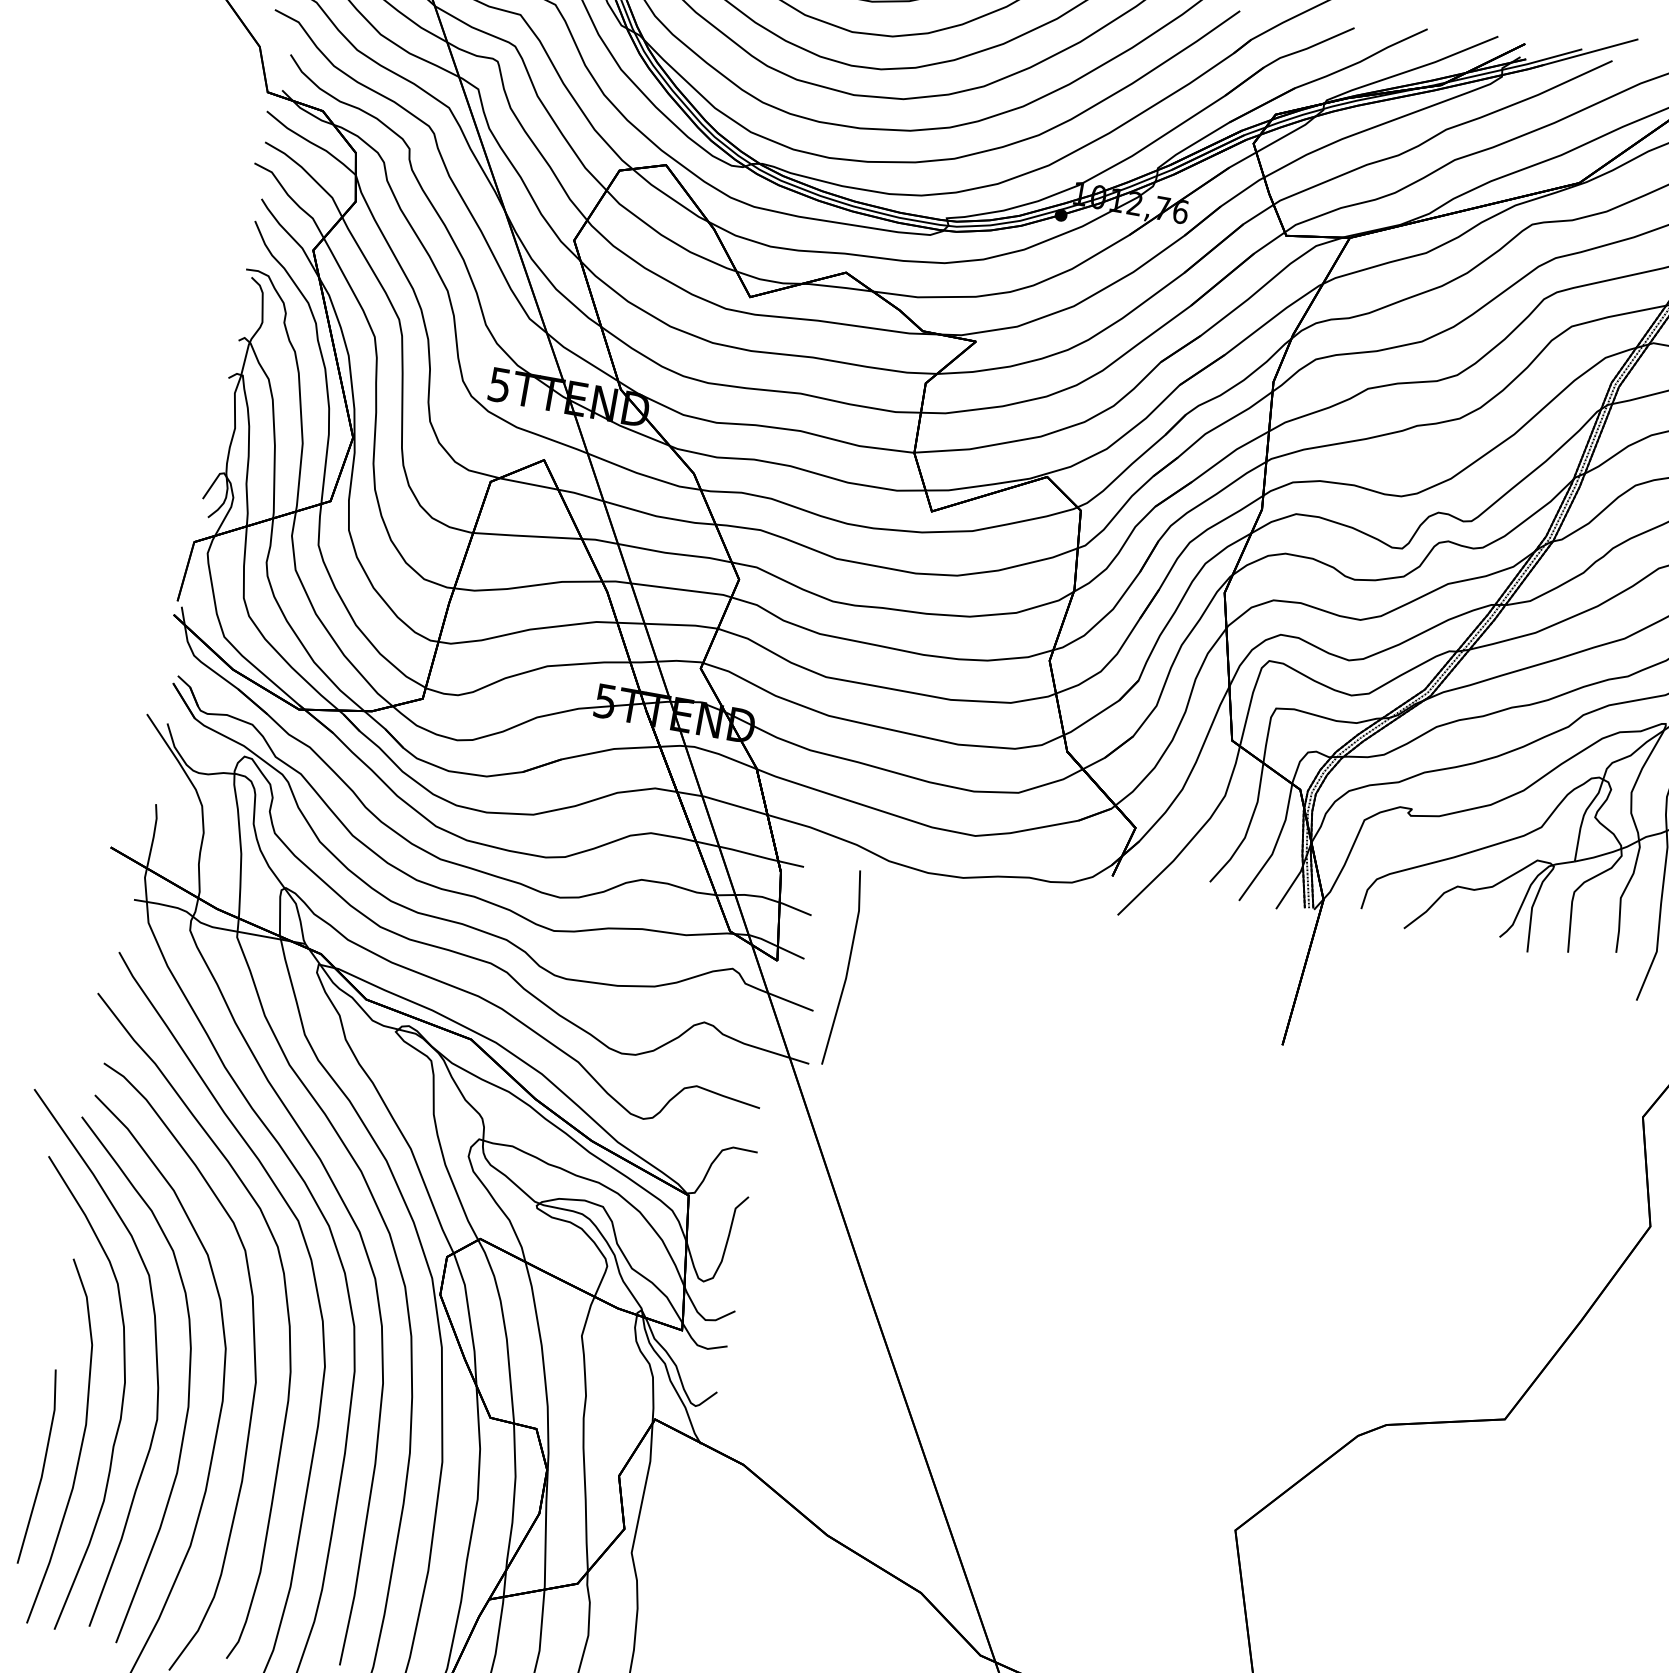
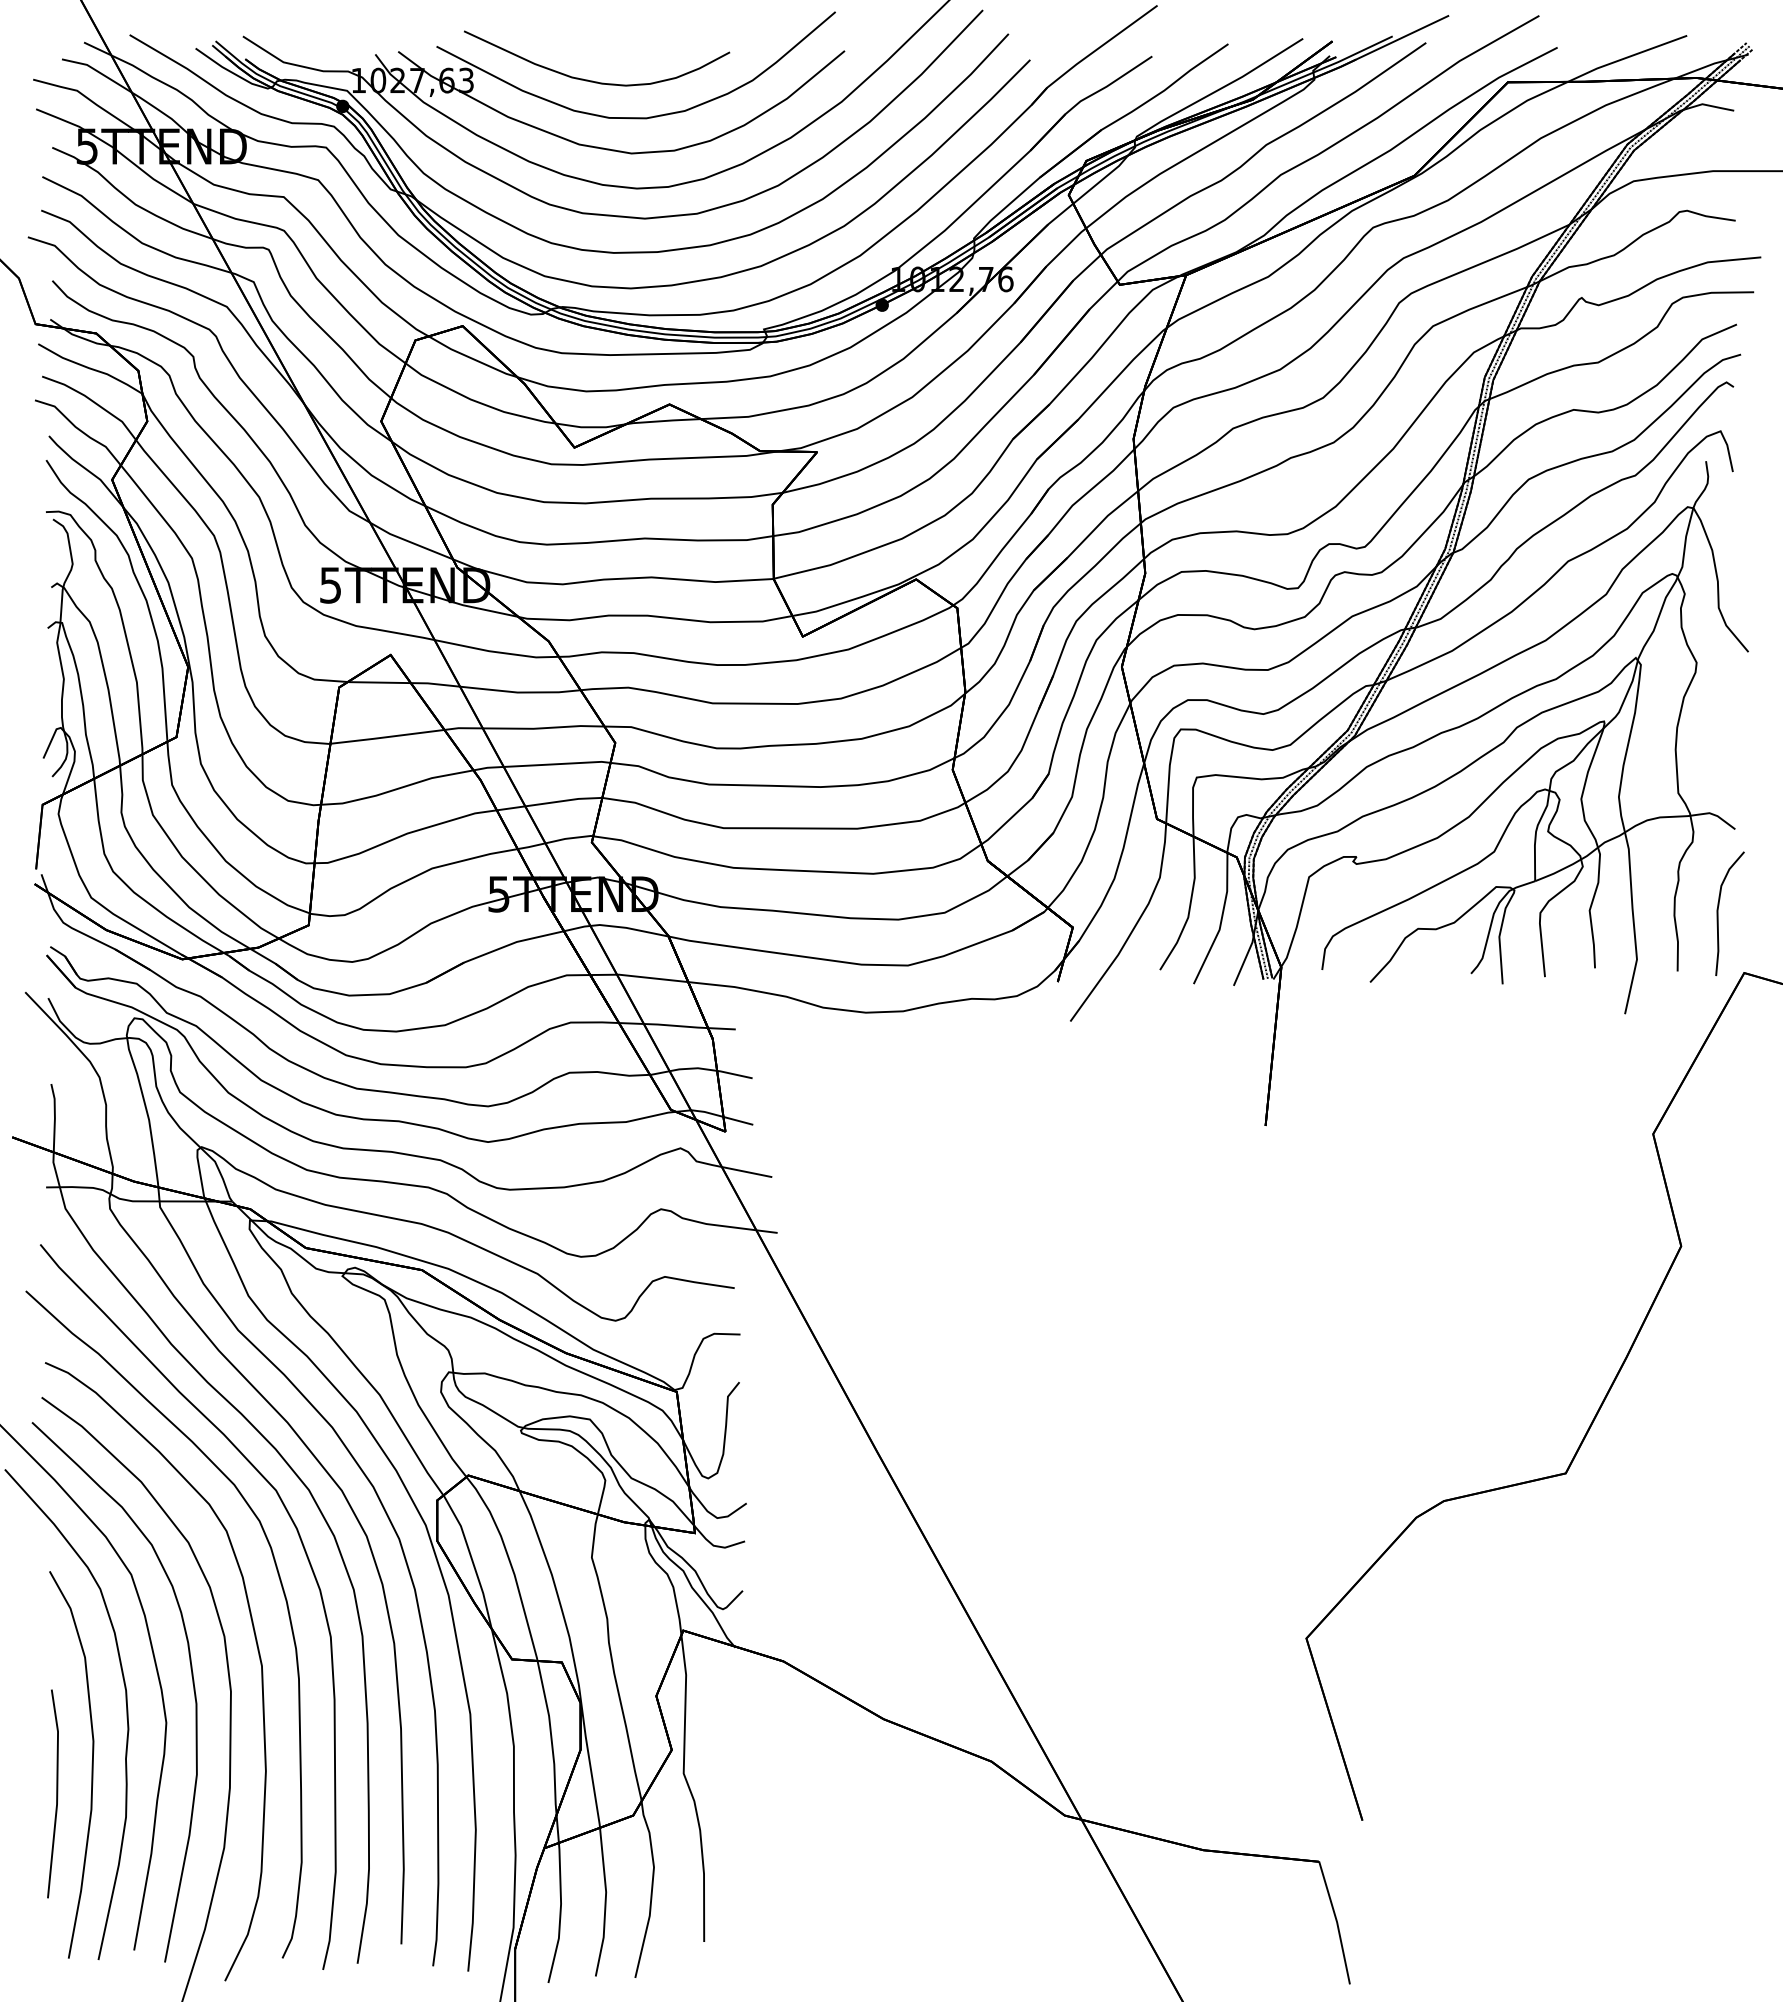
part: (843, 967) -> (795, 1126), removed

